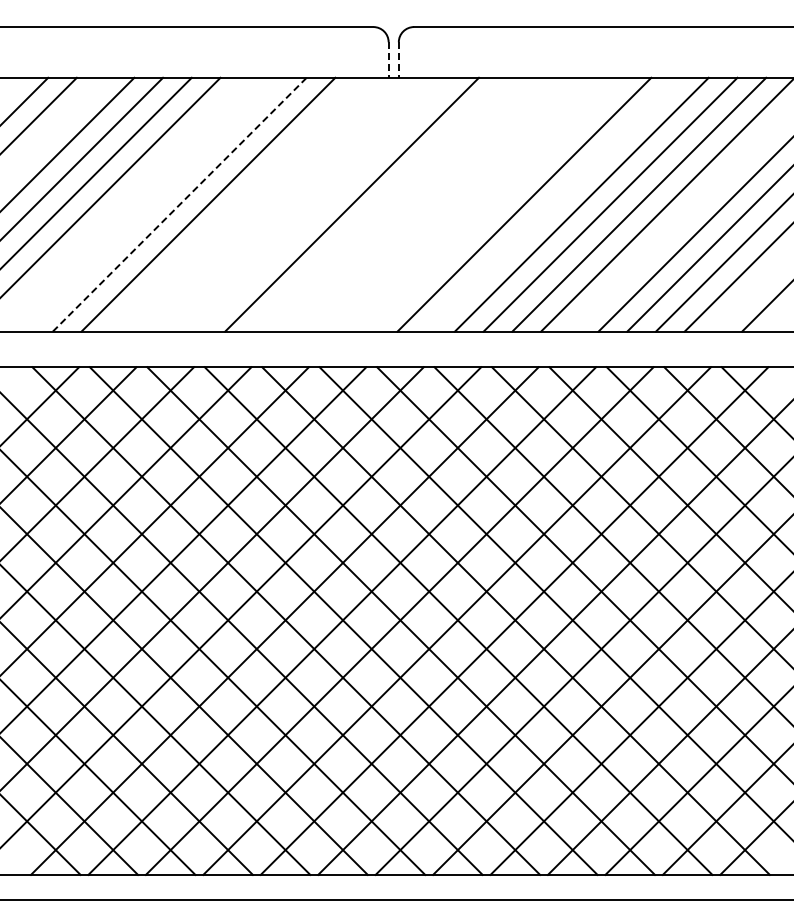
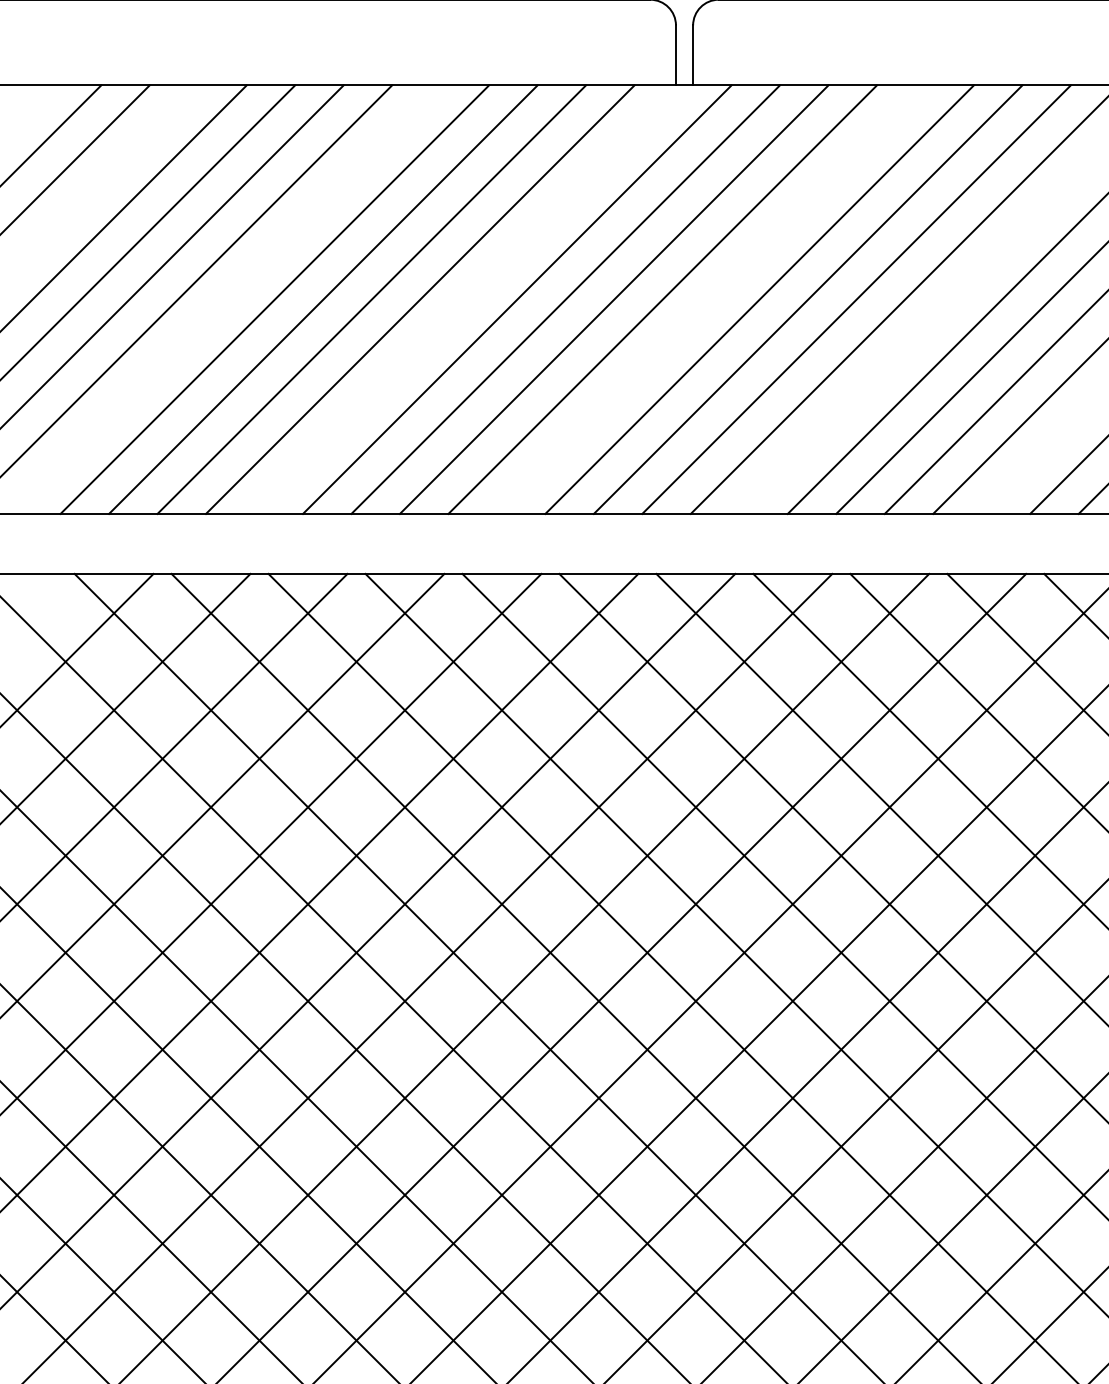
line: (388, 60) -> (675, 56), dashed -> solid
line: (398, 60) -> (692, 56), dashed -> solid
line: (150, 204) -> (273, 299), added
line: (179, 204) -> (322, 299), dashed -> solid
line: (237, 204) -> (420, 299), added
line: (294, 204) -> (517, 299), added
line: (323, 204) -> (565, 299), added
line: (380, 204) -> (662, 299), added
line: (438, 204) -> (760, 299), added
line: (466, 204) -> (807, 299), added
line: (495, 204) -> (856, 299), added

